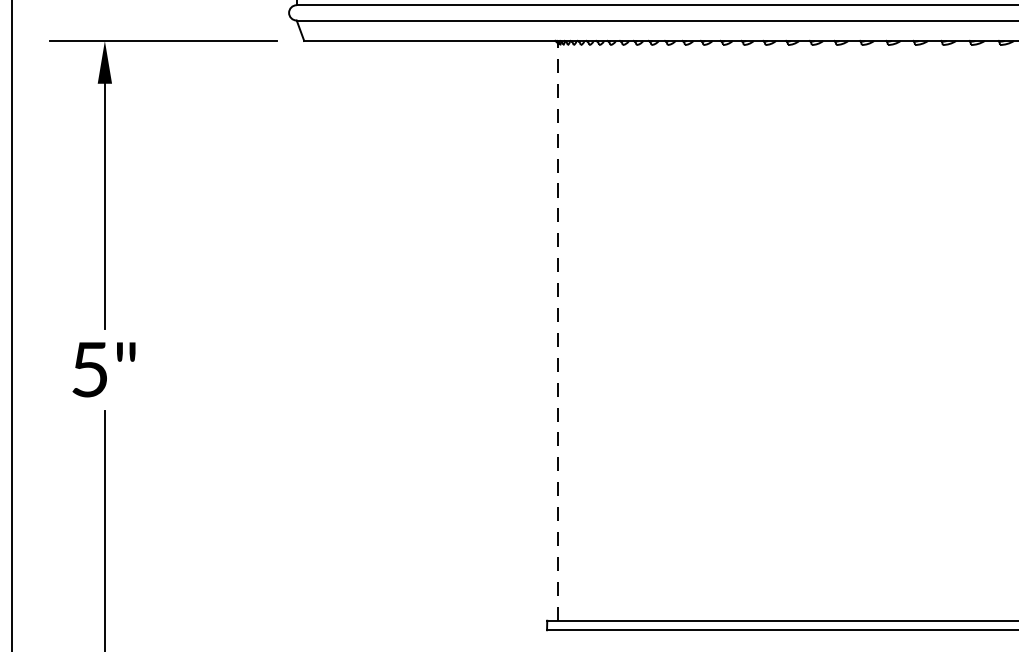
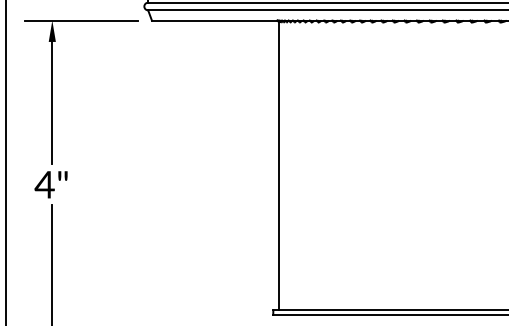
line: (557, 331) -> (278, 165), dashed -> solid
text: (89, 369) -> (44, 184), 5" -> 4"

